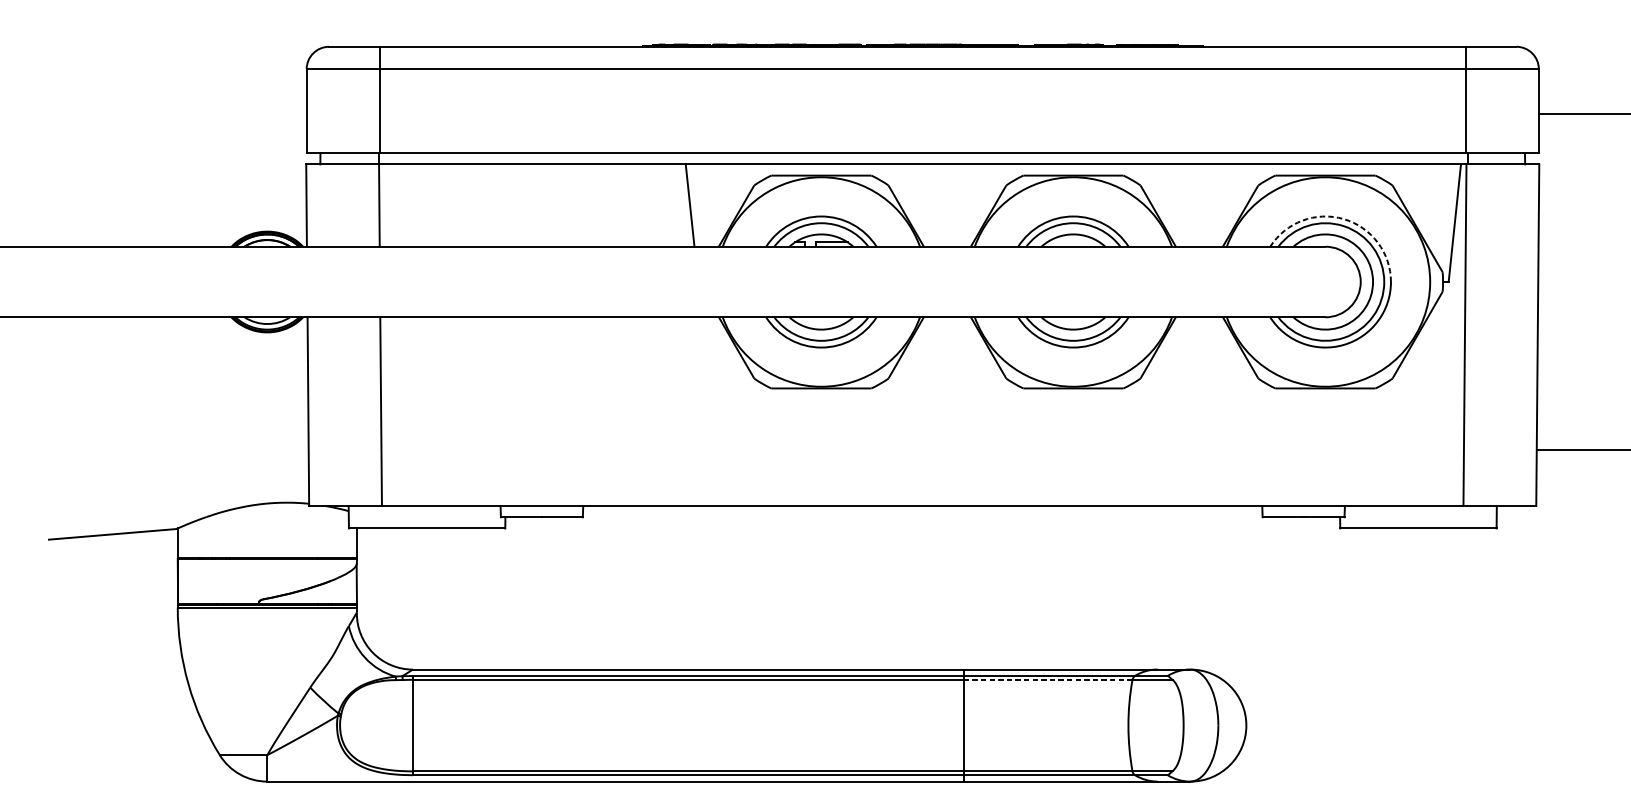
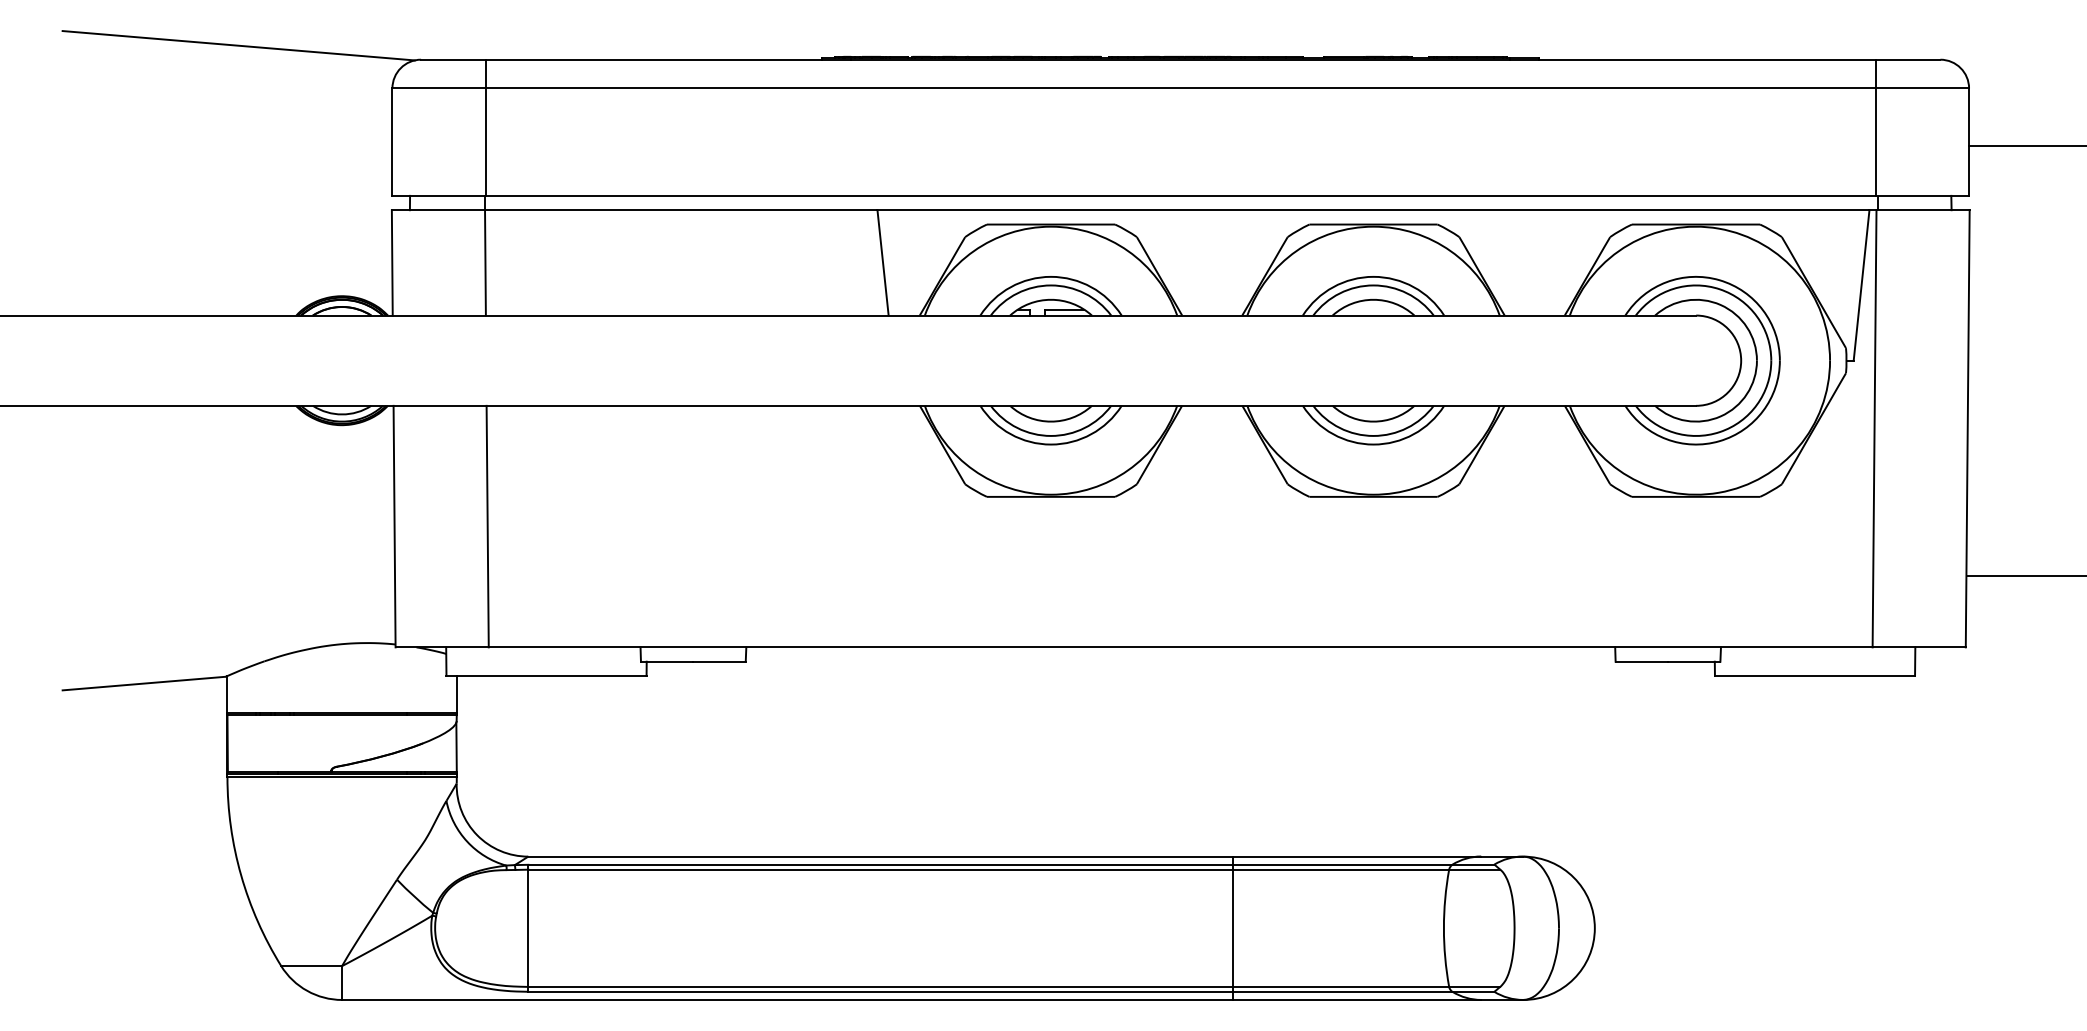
line: (186, 35) -> (238, 45), added
arc: (1343, 219) -> (1719, 280), dashed -> solid
line: (1047, 679) -> (1340, 869), dashed -> solid

